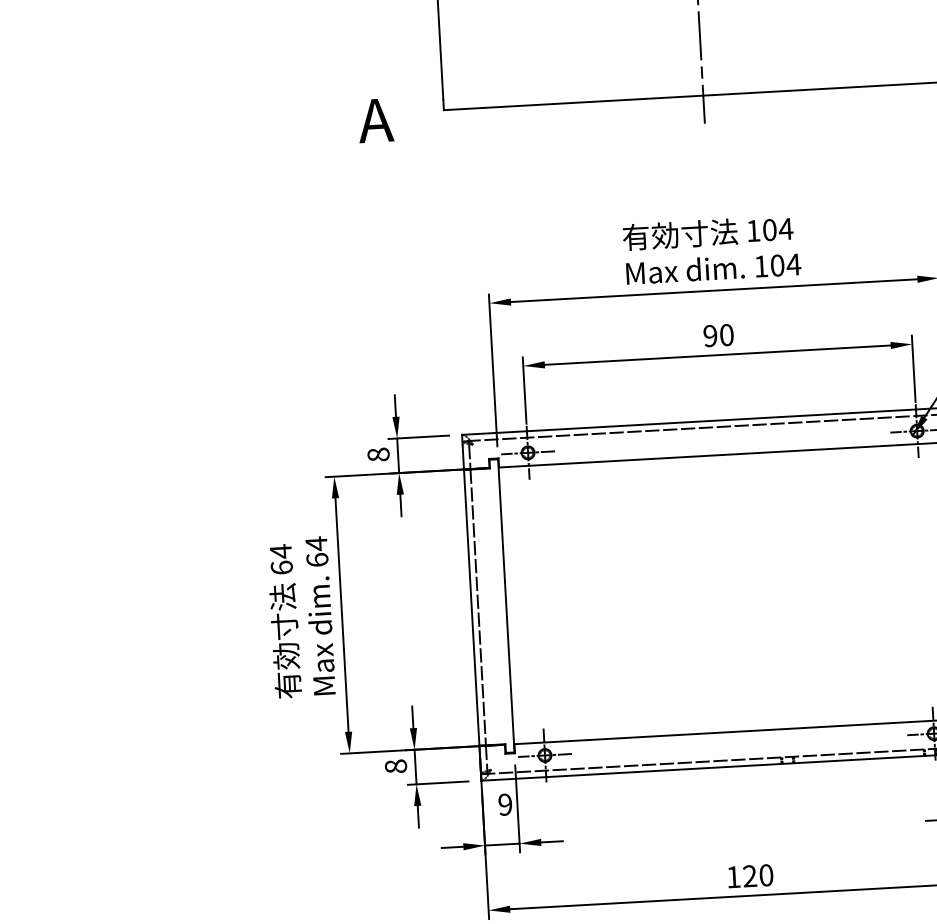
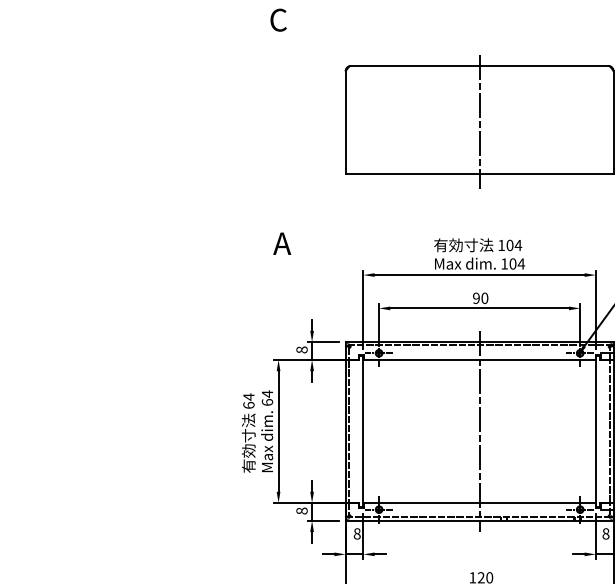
text: (376, 120) -> (282, 243), moved
line: (730, 593) -> (479, 431), added
text: (503, 804) -> (356, 533), 9 -> 8

